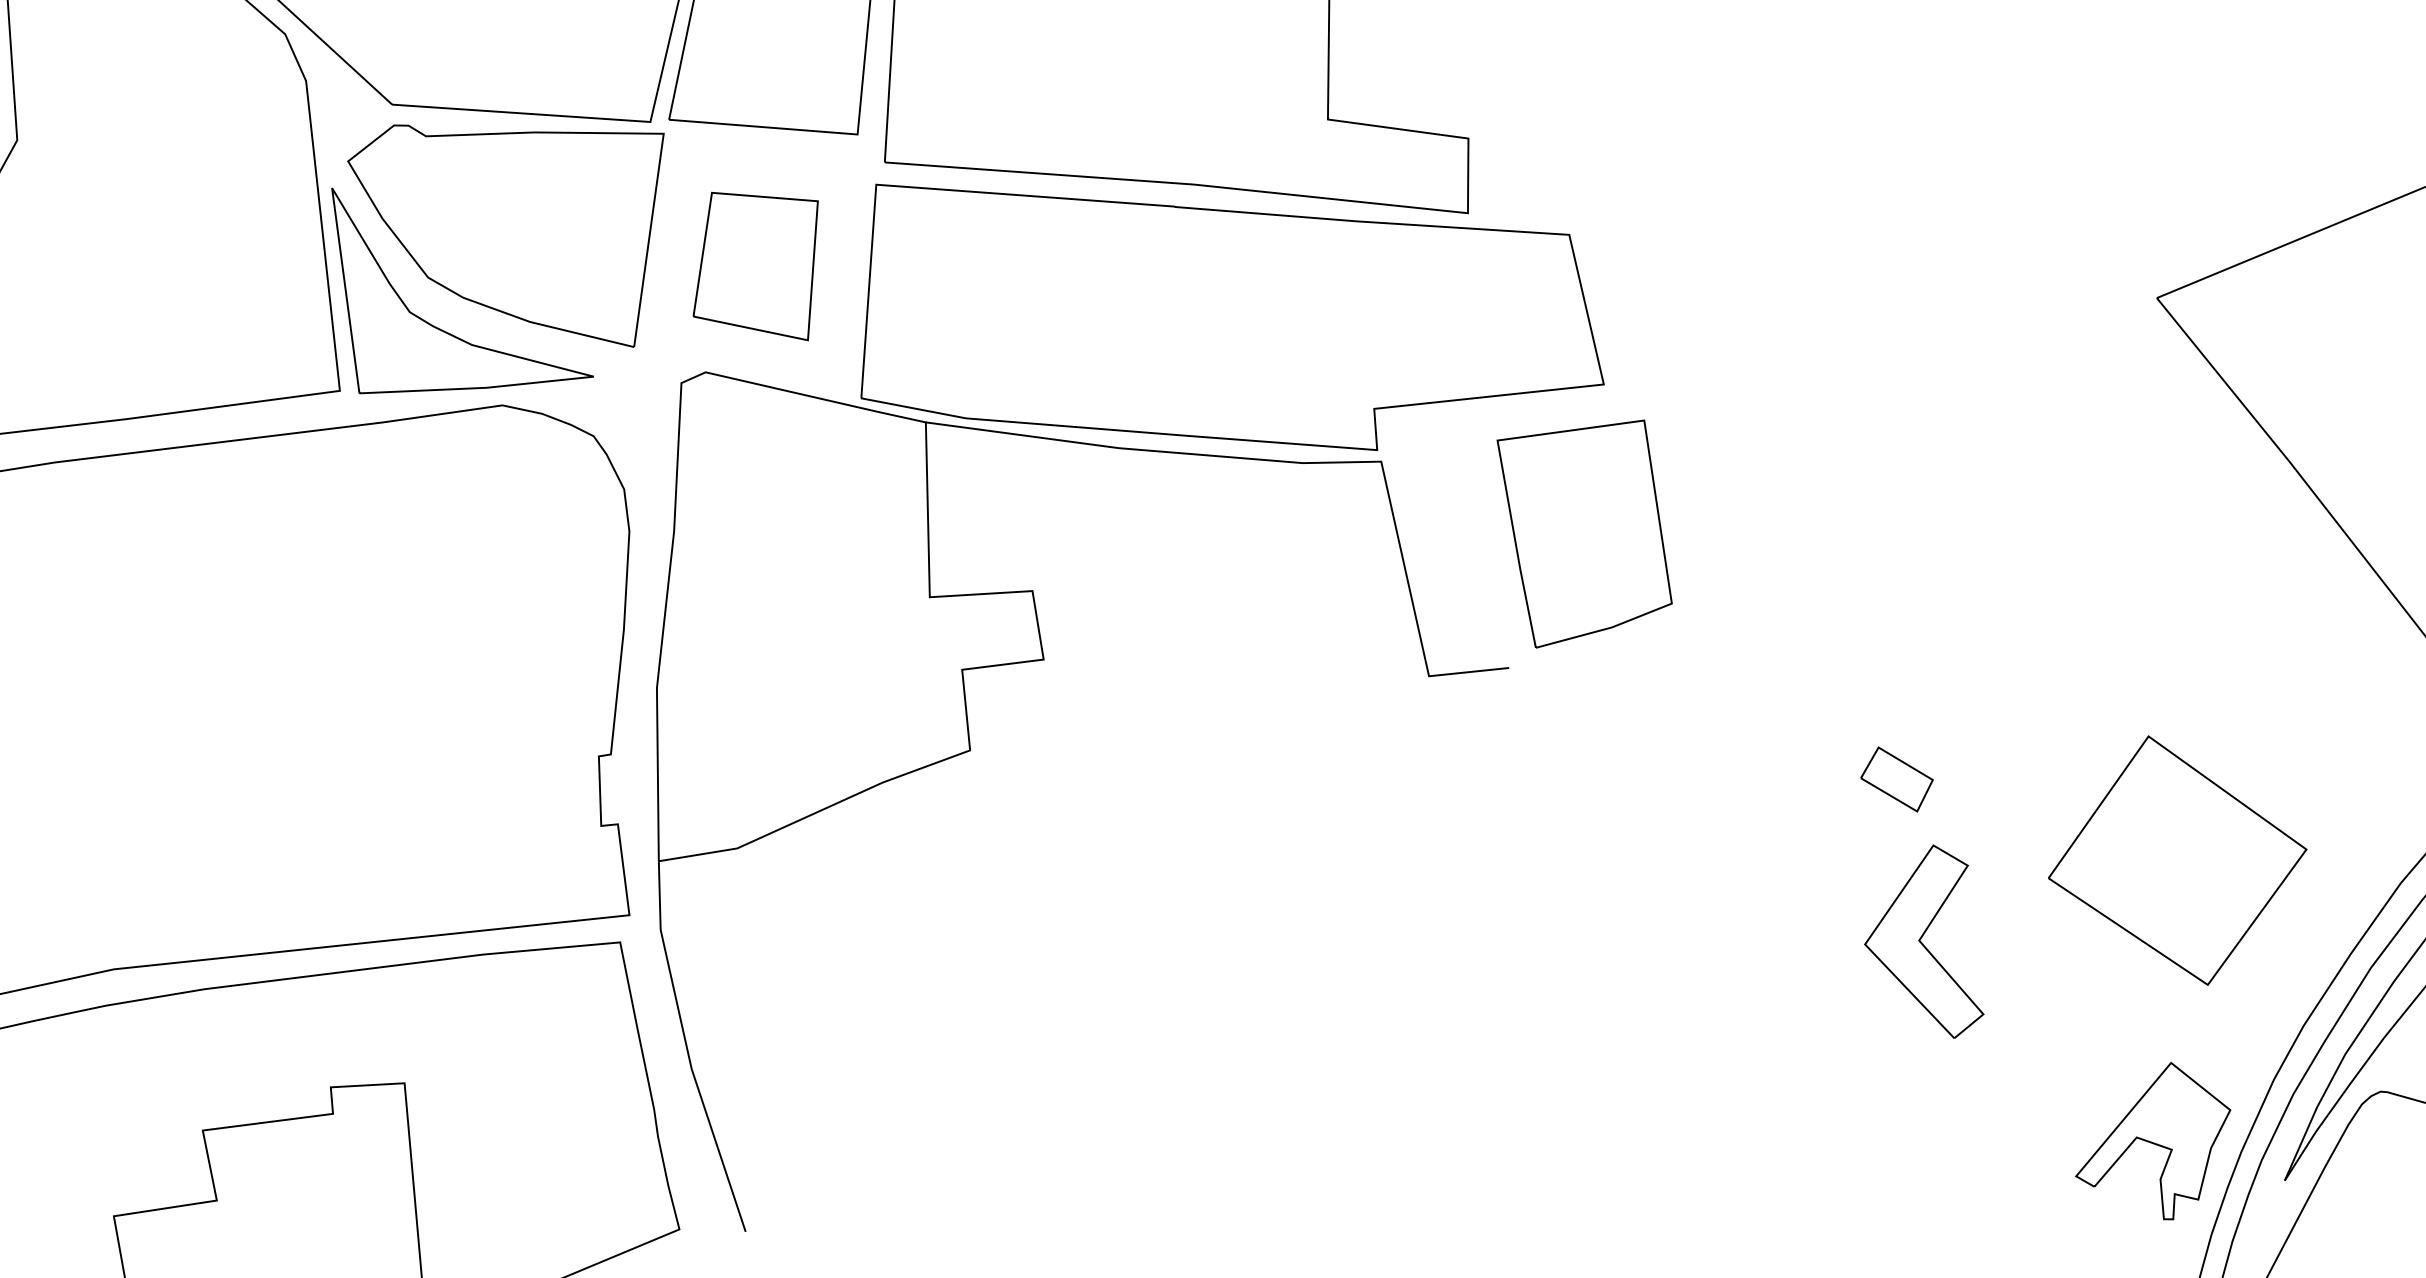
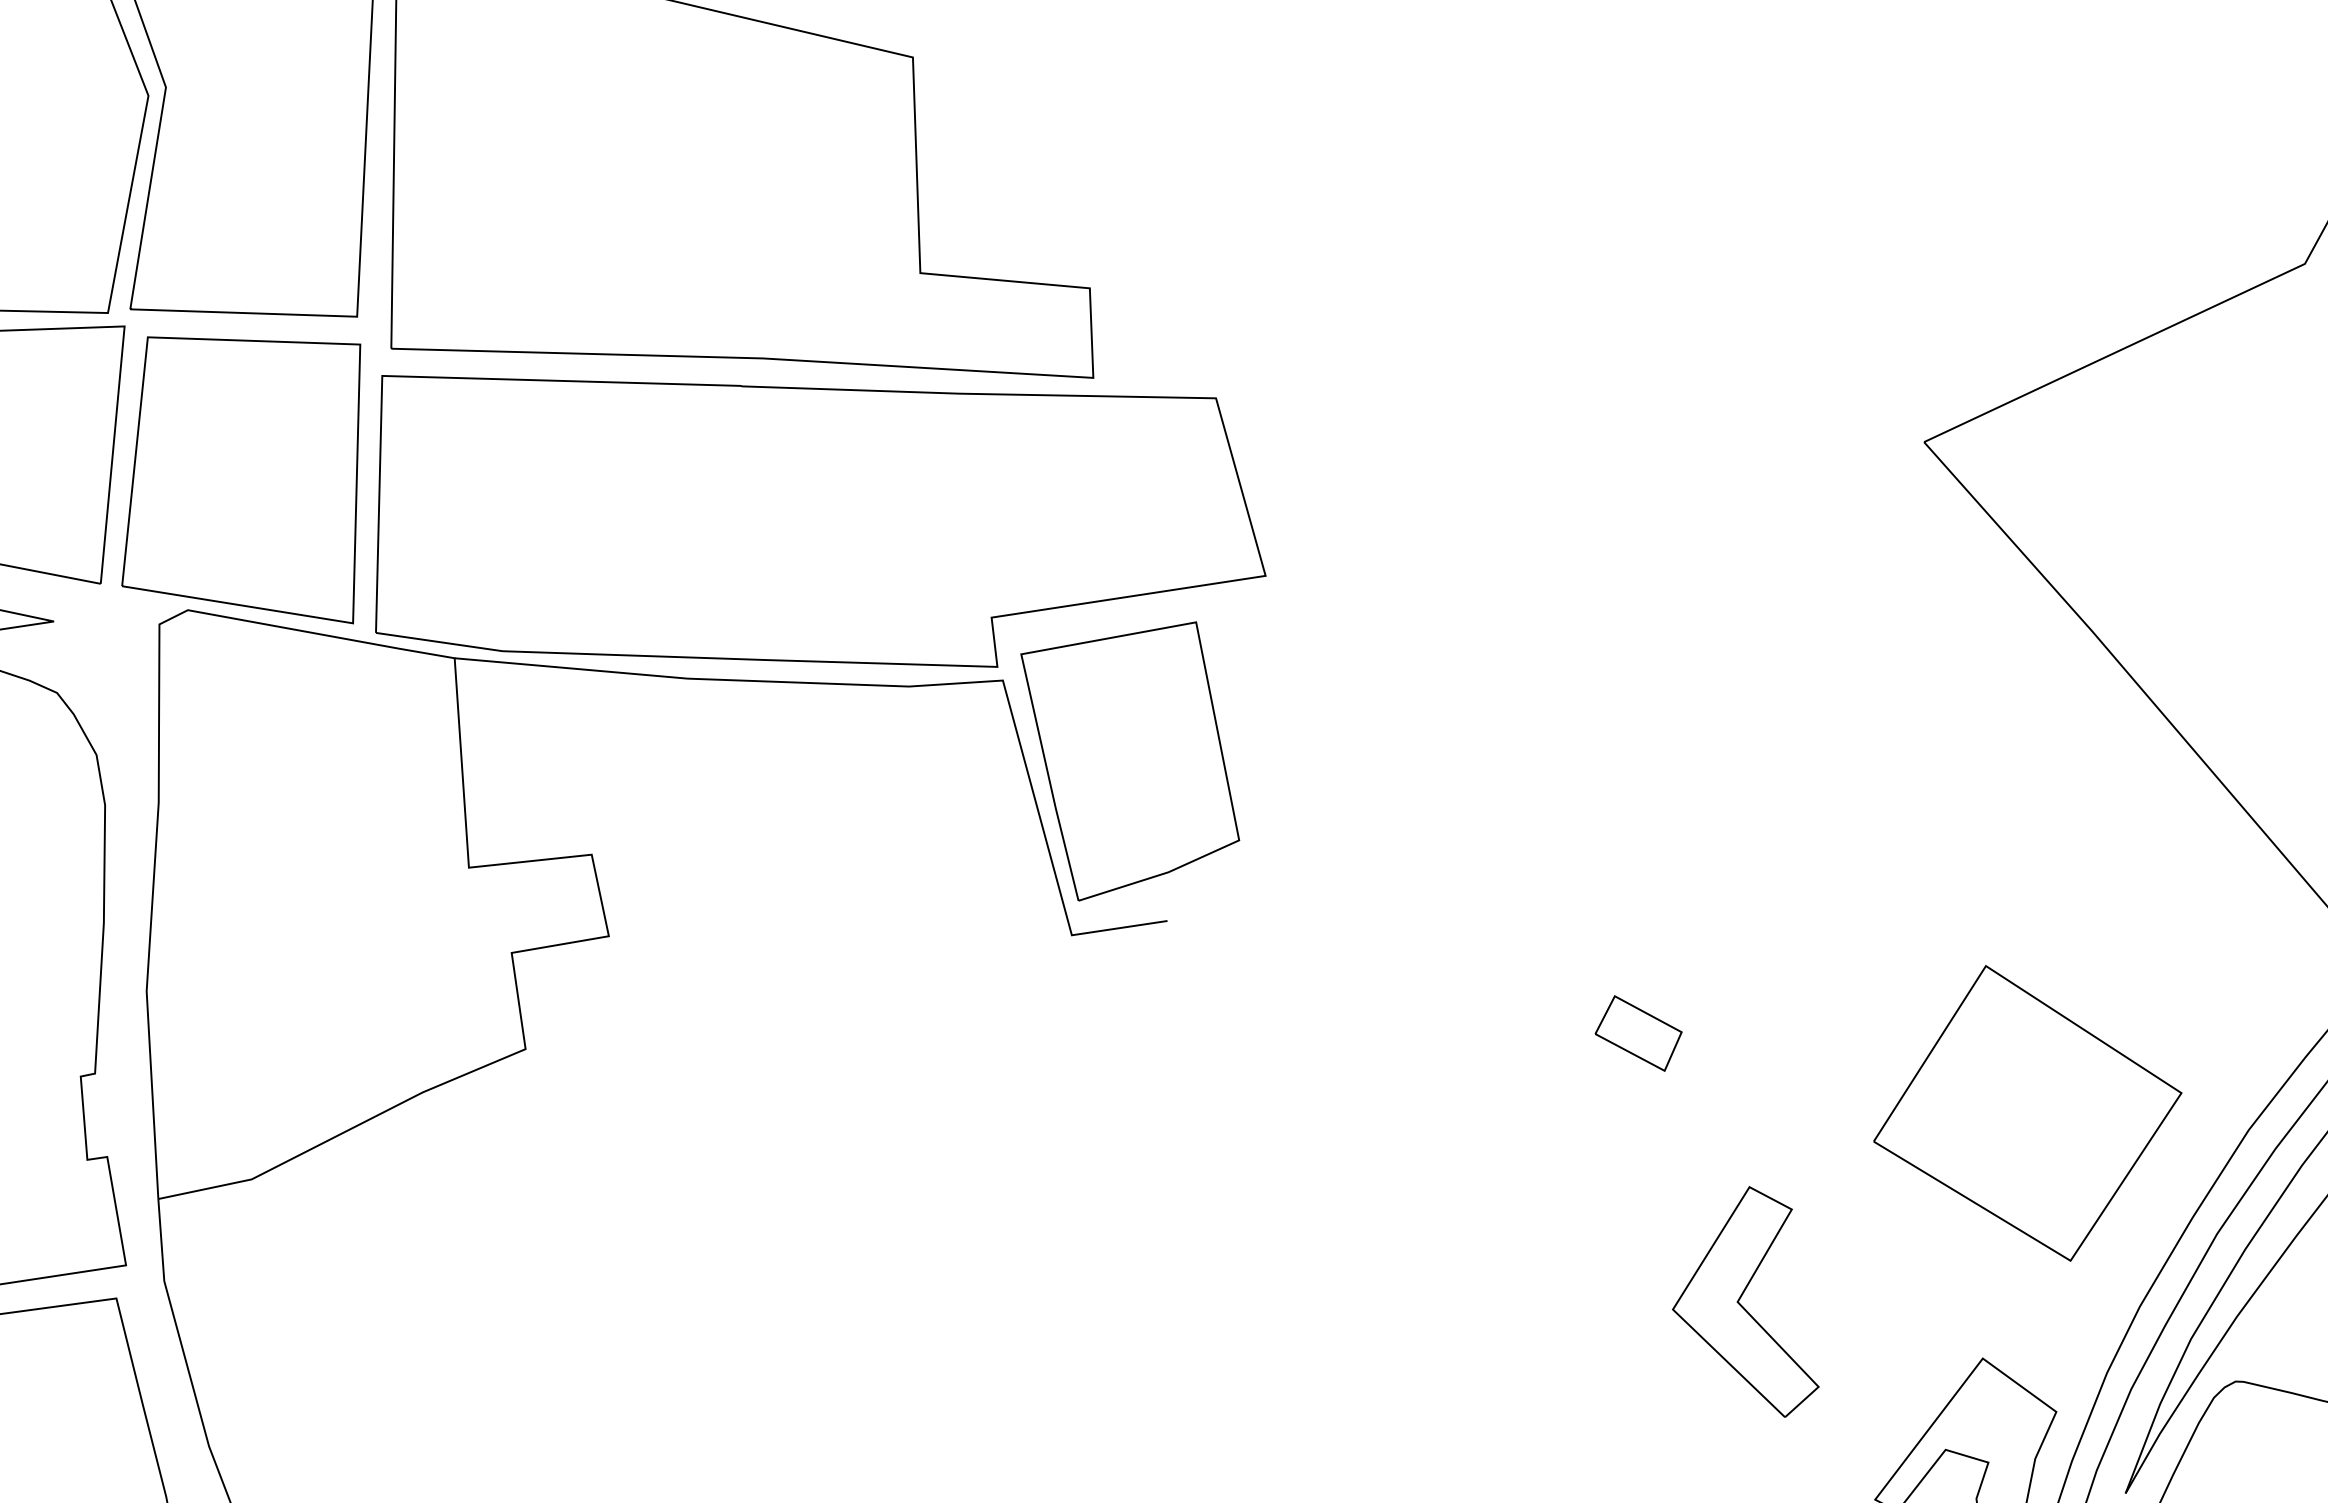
part: (755, 266) -> (241, 480), size x1.67
part: (1584, 533) -> (1130, 761), moved
part: (2177, 860) -> (2027, 1113), moved
part: (1924, 941) -> (1744, 1302), moved

